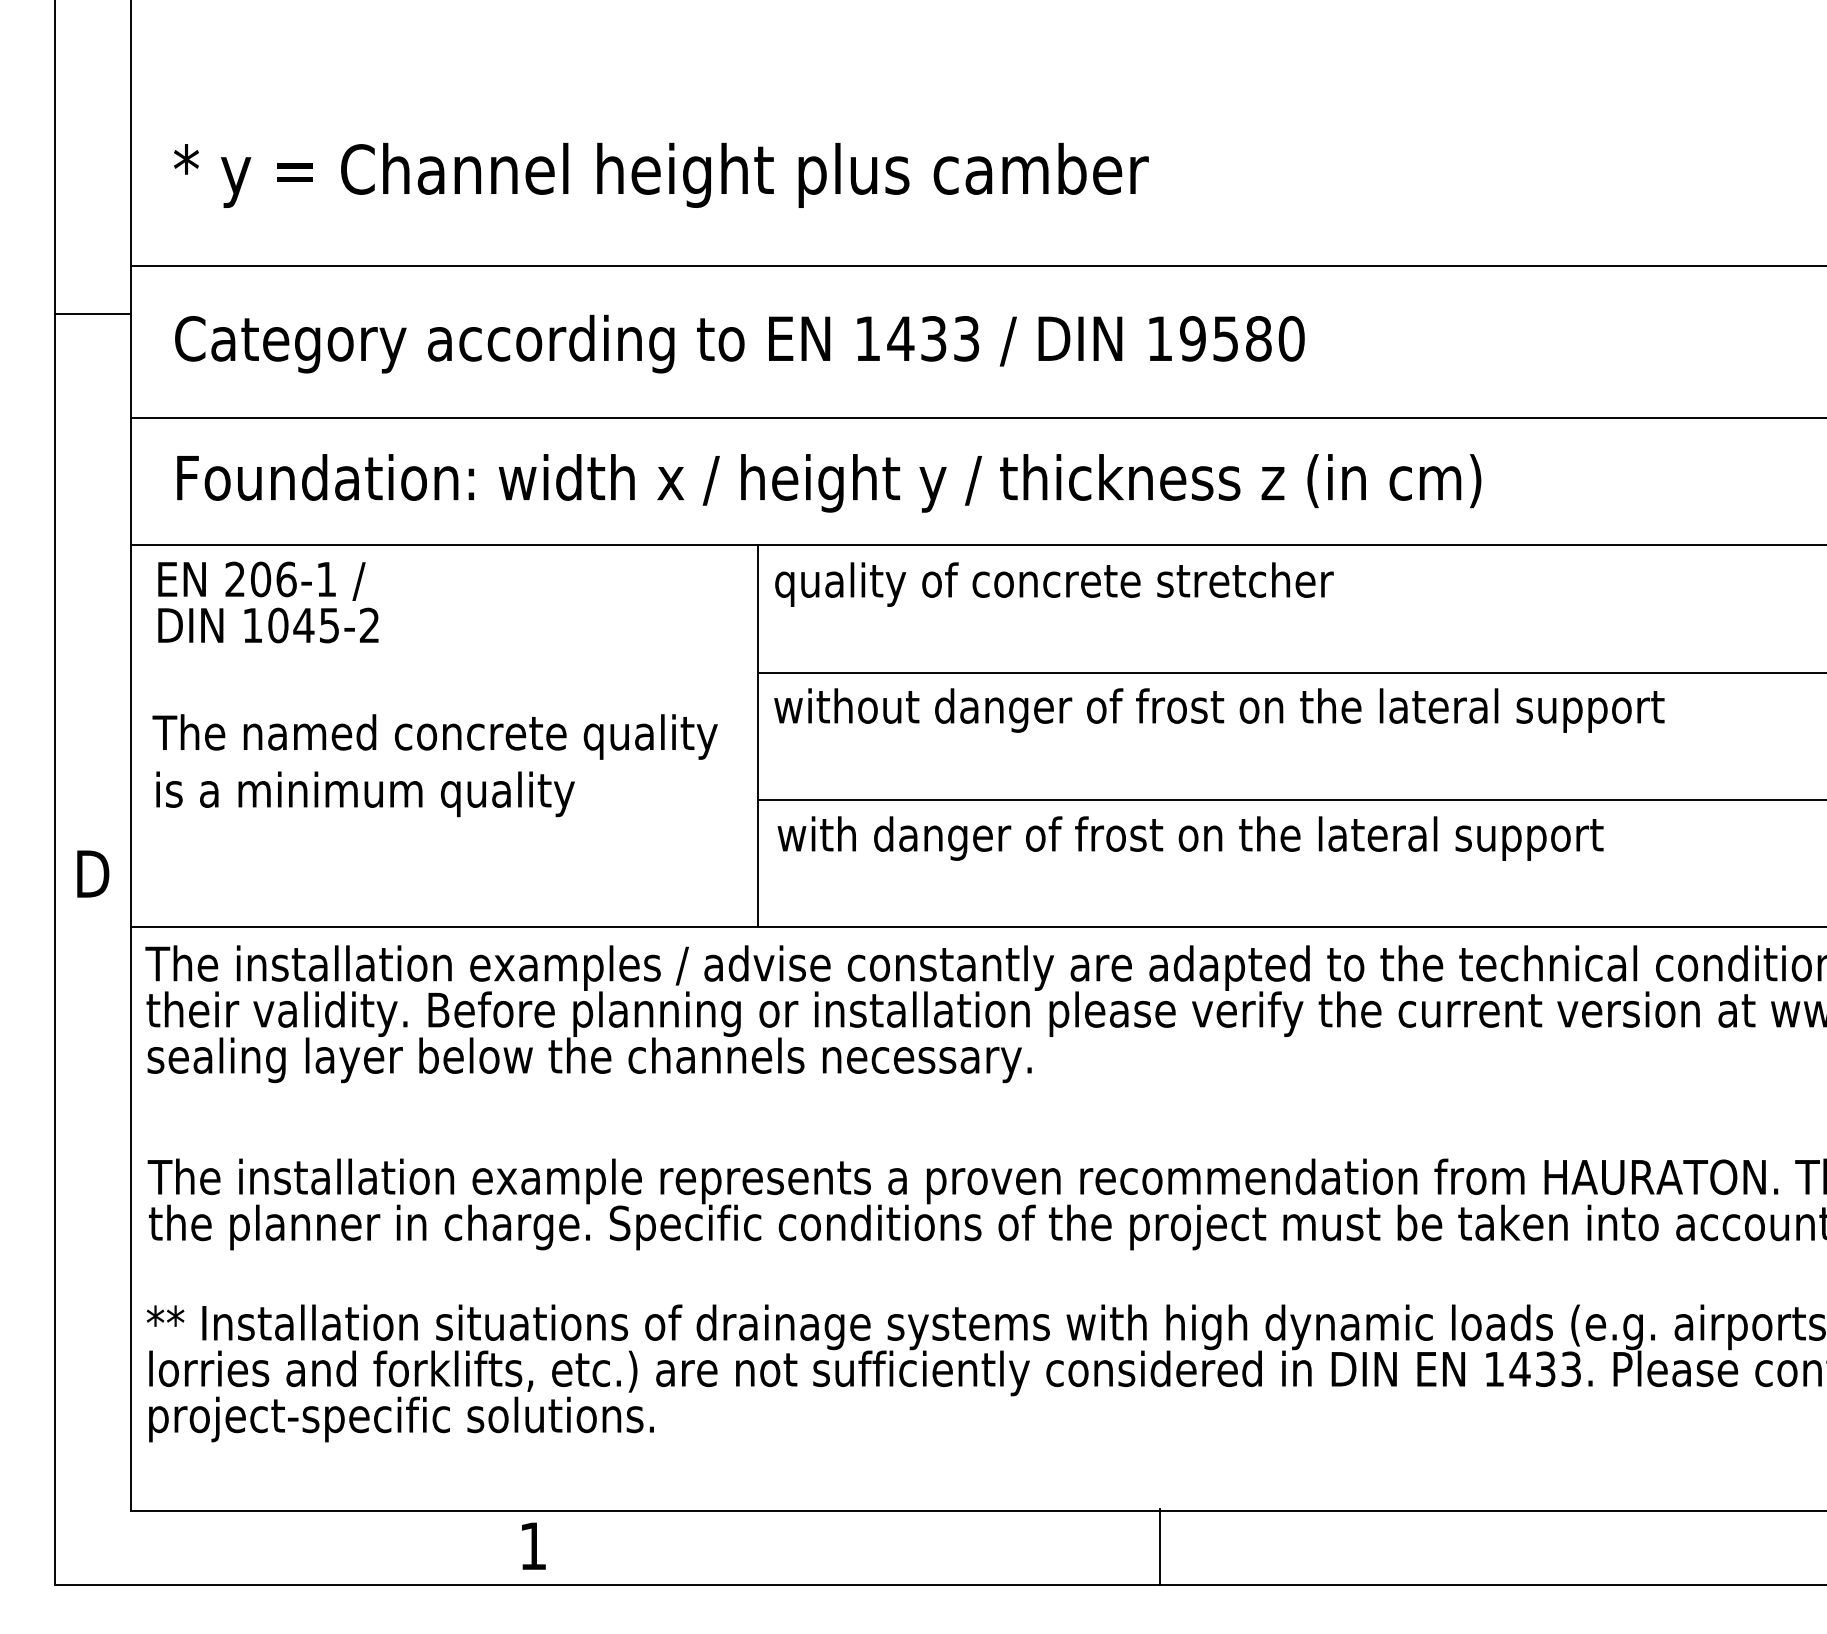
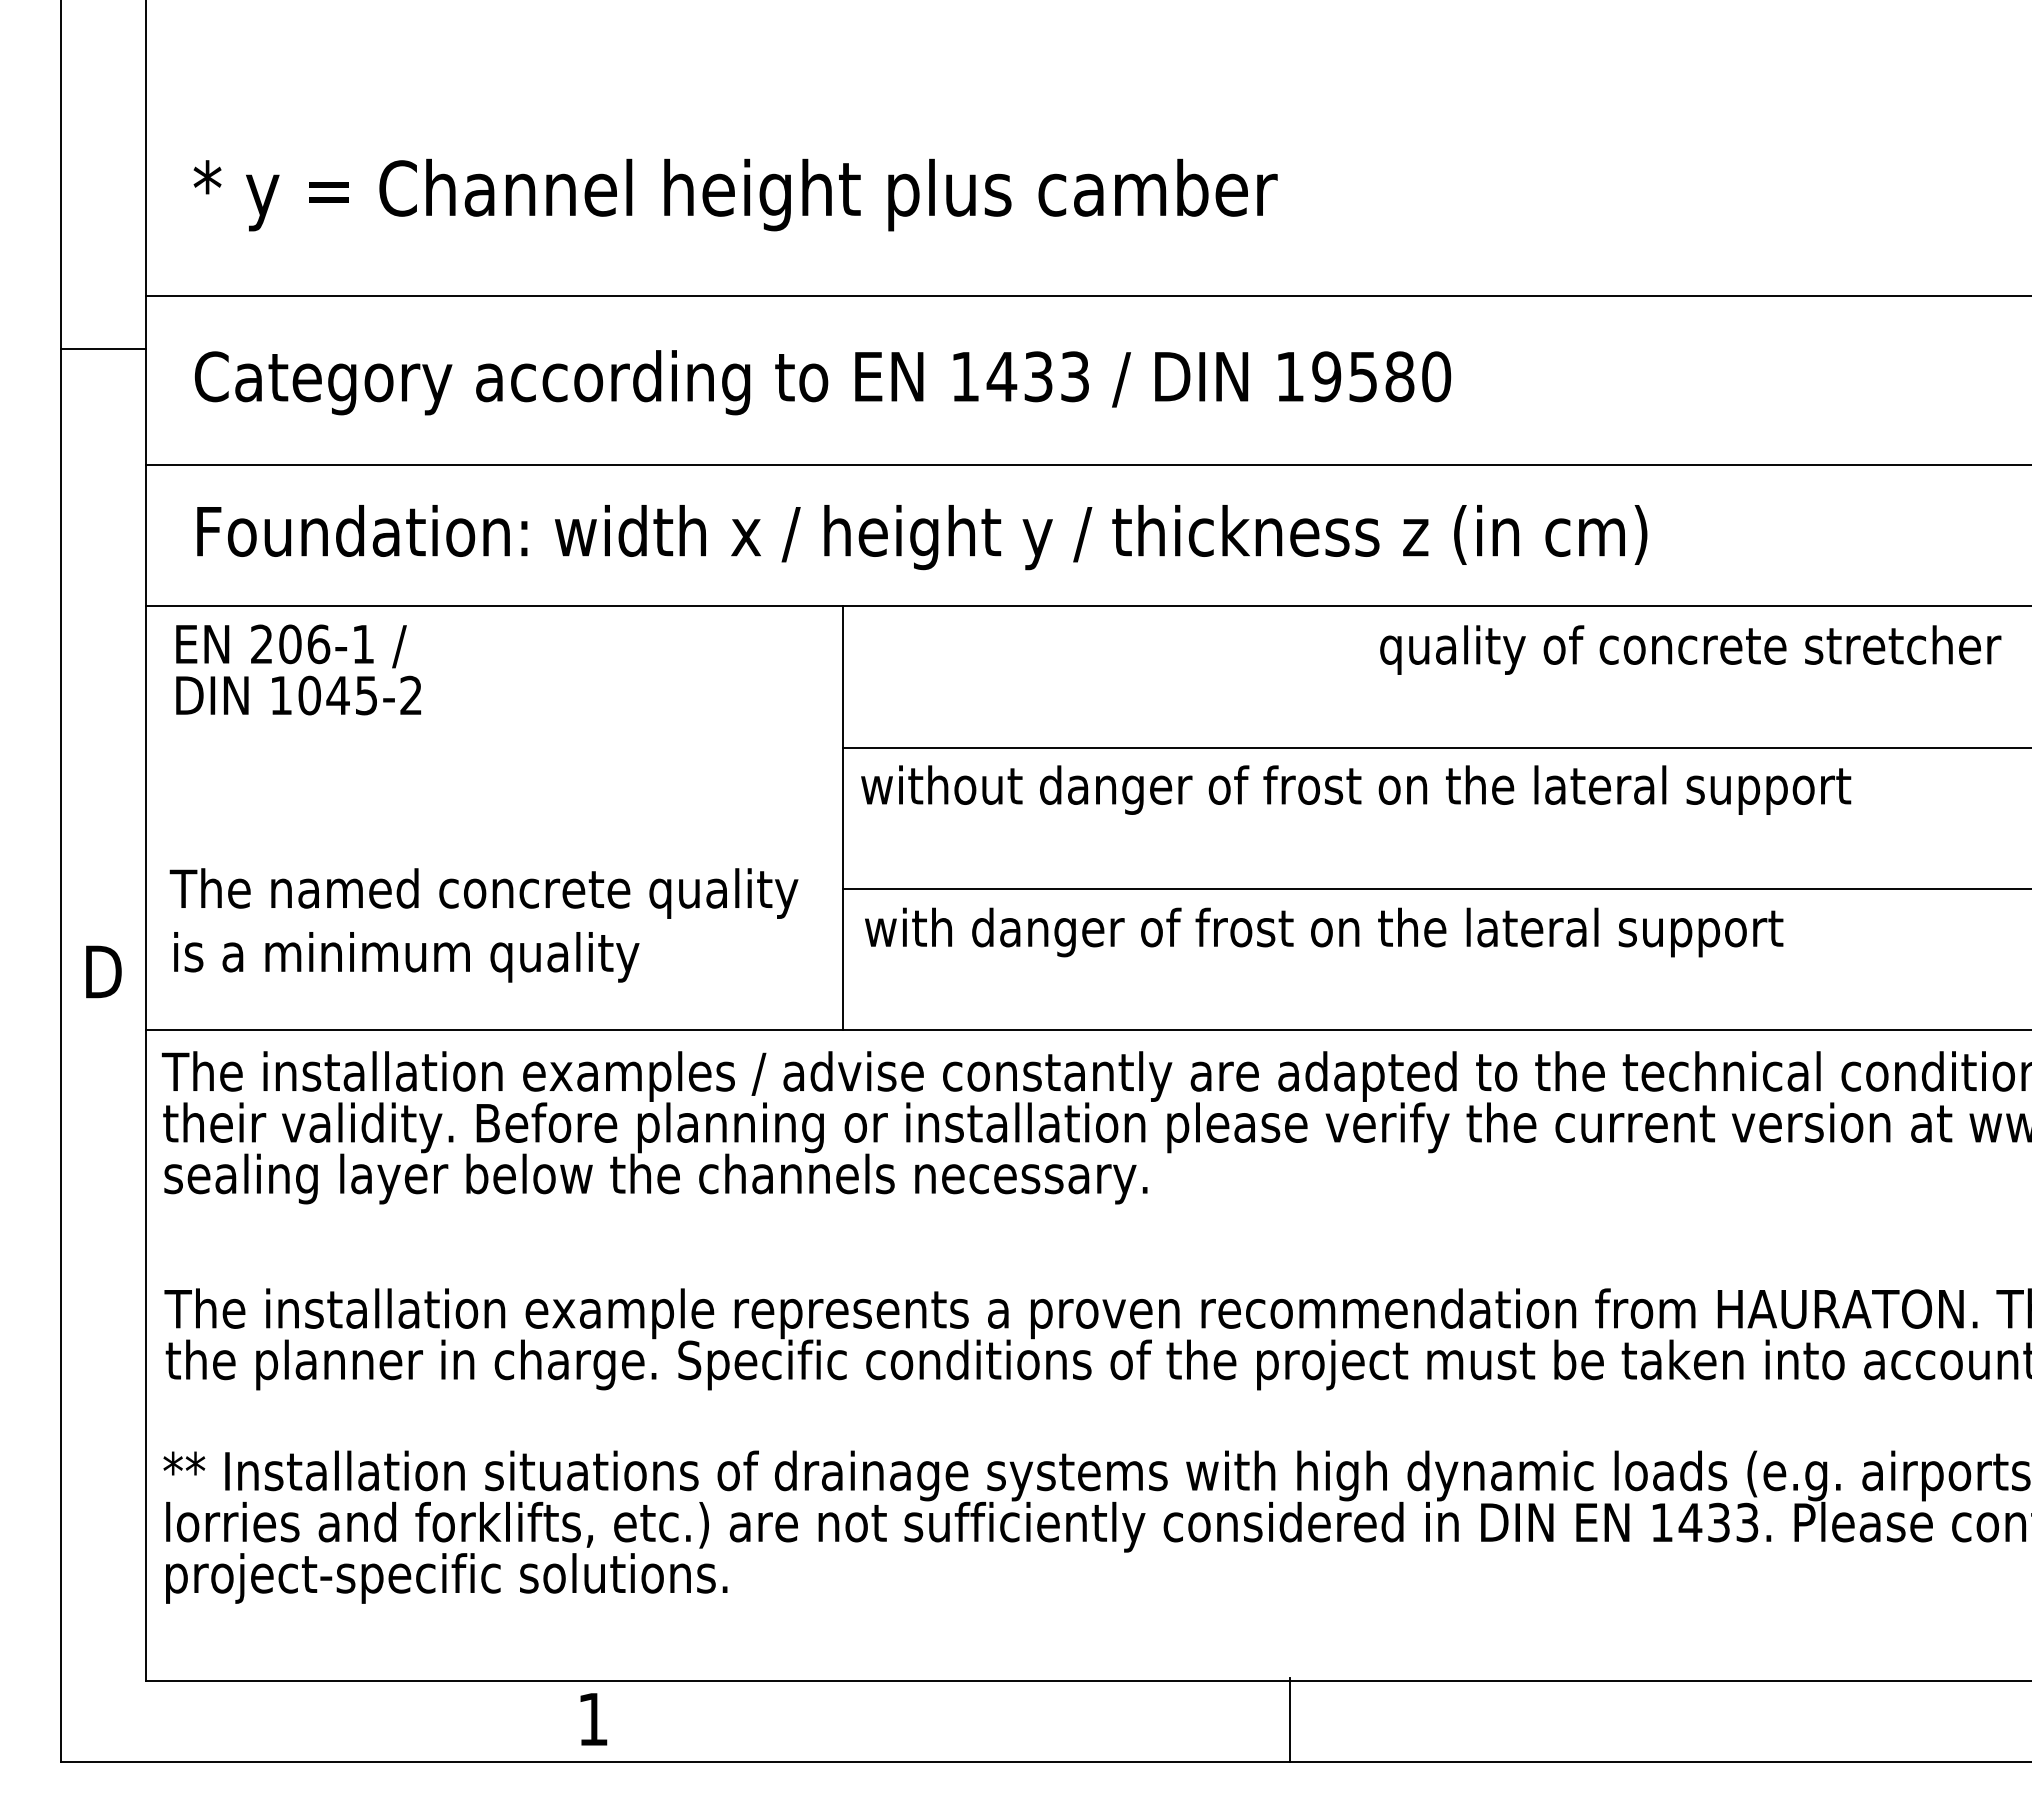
text: (1054, 584) -> (1690, 649), moved
text: (434, 765) -> (483, 925), moved

